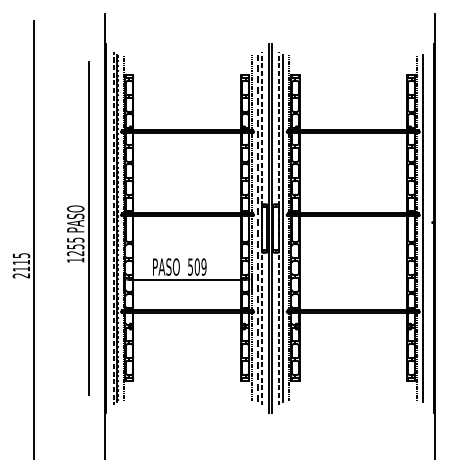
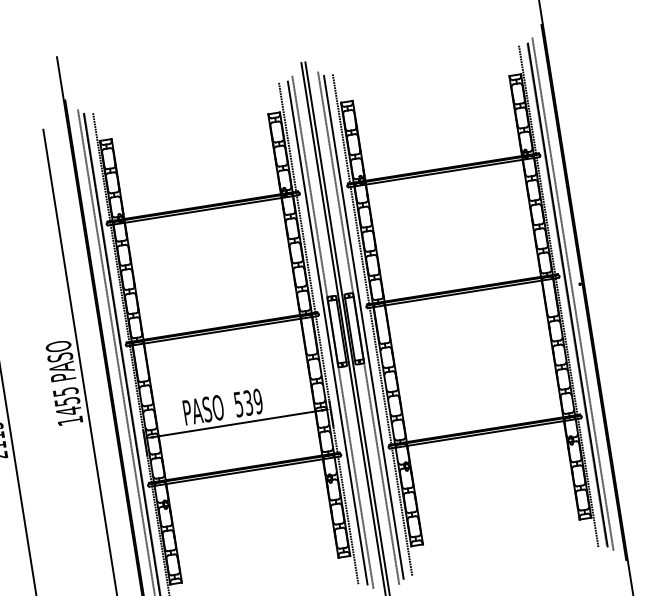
line: (257, 228) -> (327, 333), dashed -> solid
line: (426, 228) -> (572, 294), added
text: (75, 253) -> (68, 411), 1255 -> 1455
text: (196, 266) -> (247, 402), 509 -> 539

